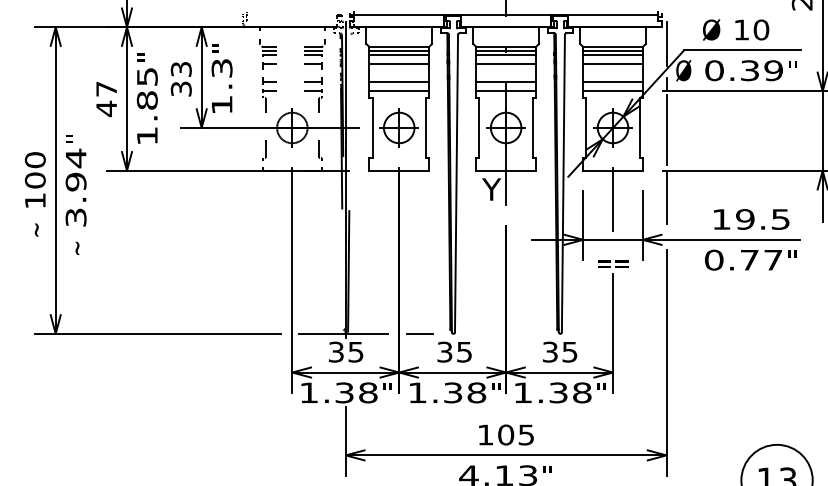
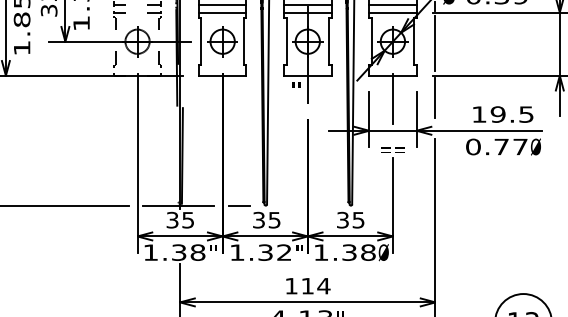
text: (491, 189) -> (296, 90), Y -> "
text: (792, 259) -> (535, 146), " -> Ø
text: (476, 392) -> (284, 252), 1.38 -> 1.32
text: (601, 392) -> (383, 252), " -> Ø
text: (516, 434) -> (316, 285), 105 -> 114

